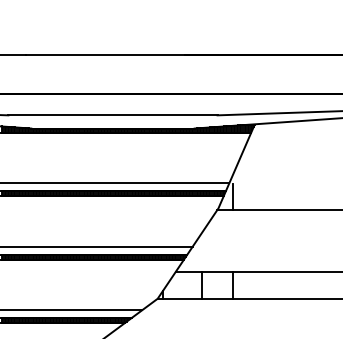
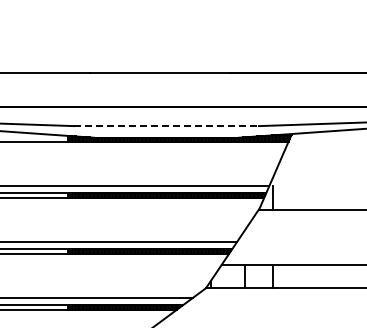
line: (112, 115) -> (166, 126), solid -> dashed

